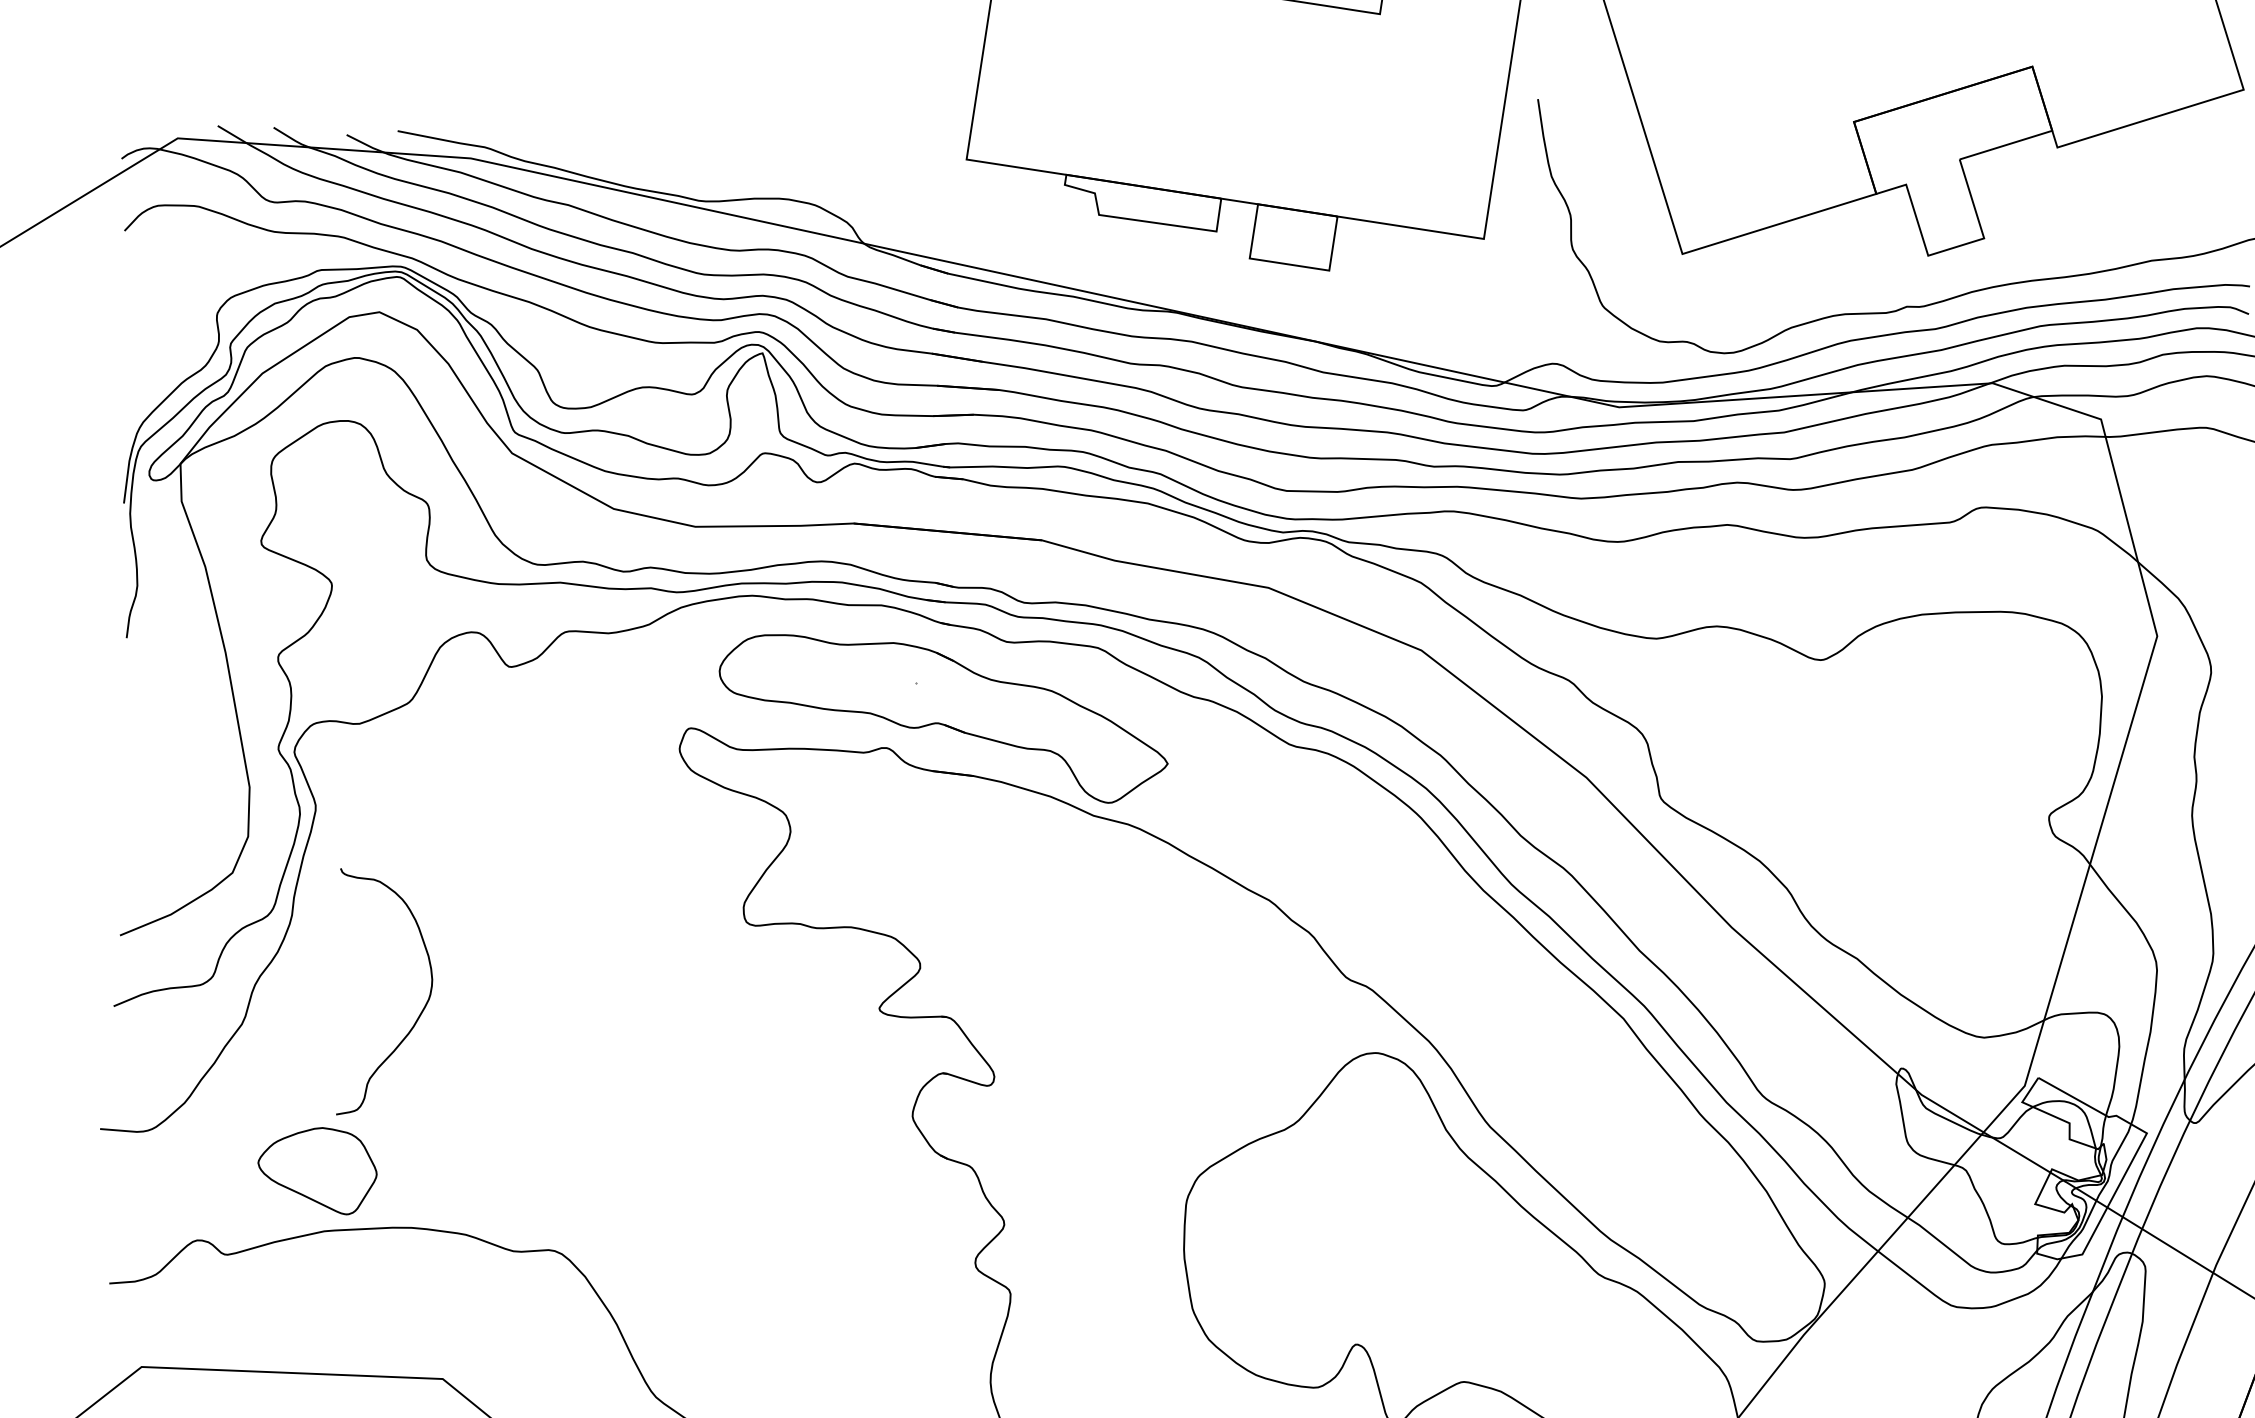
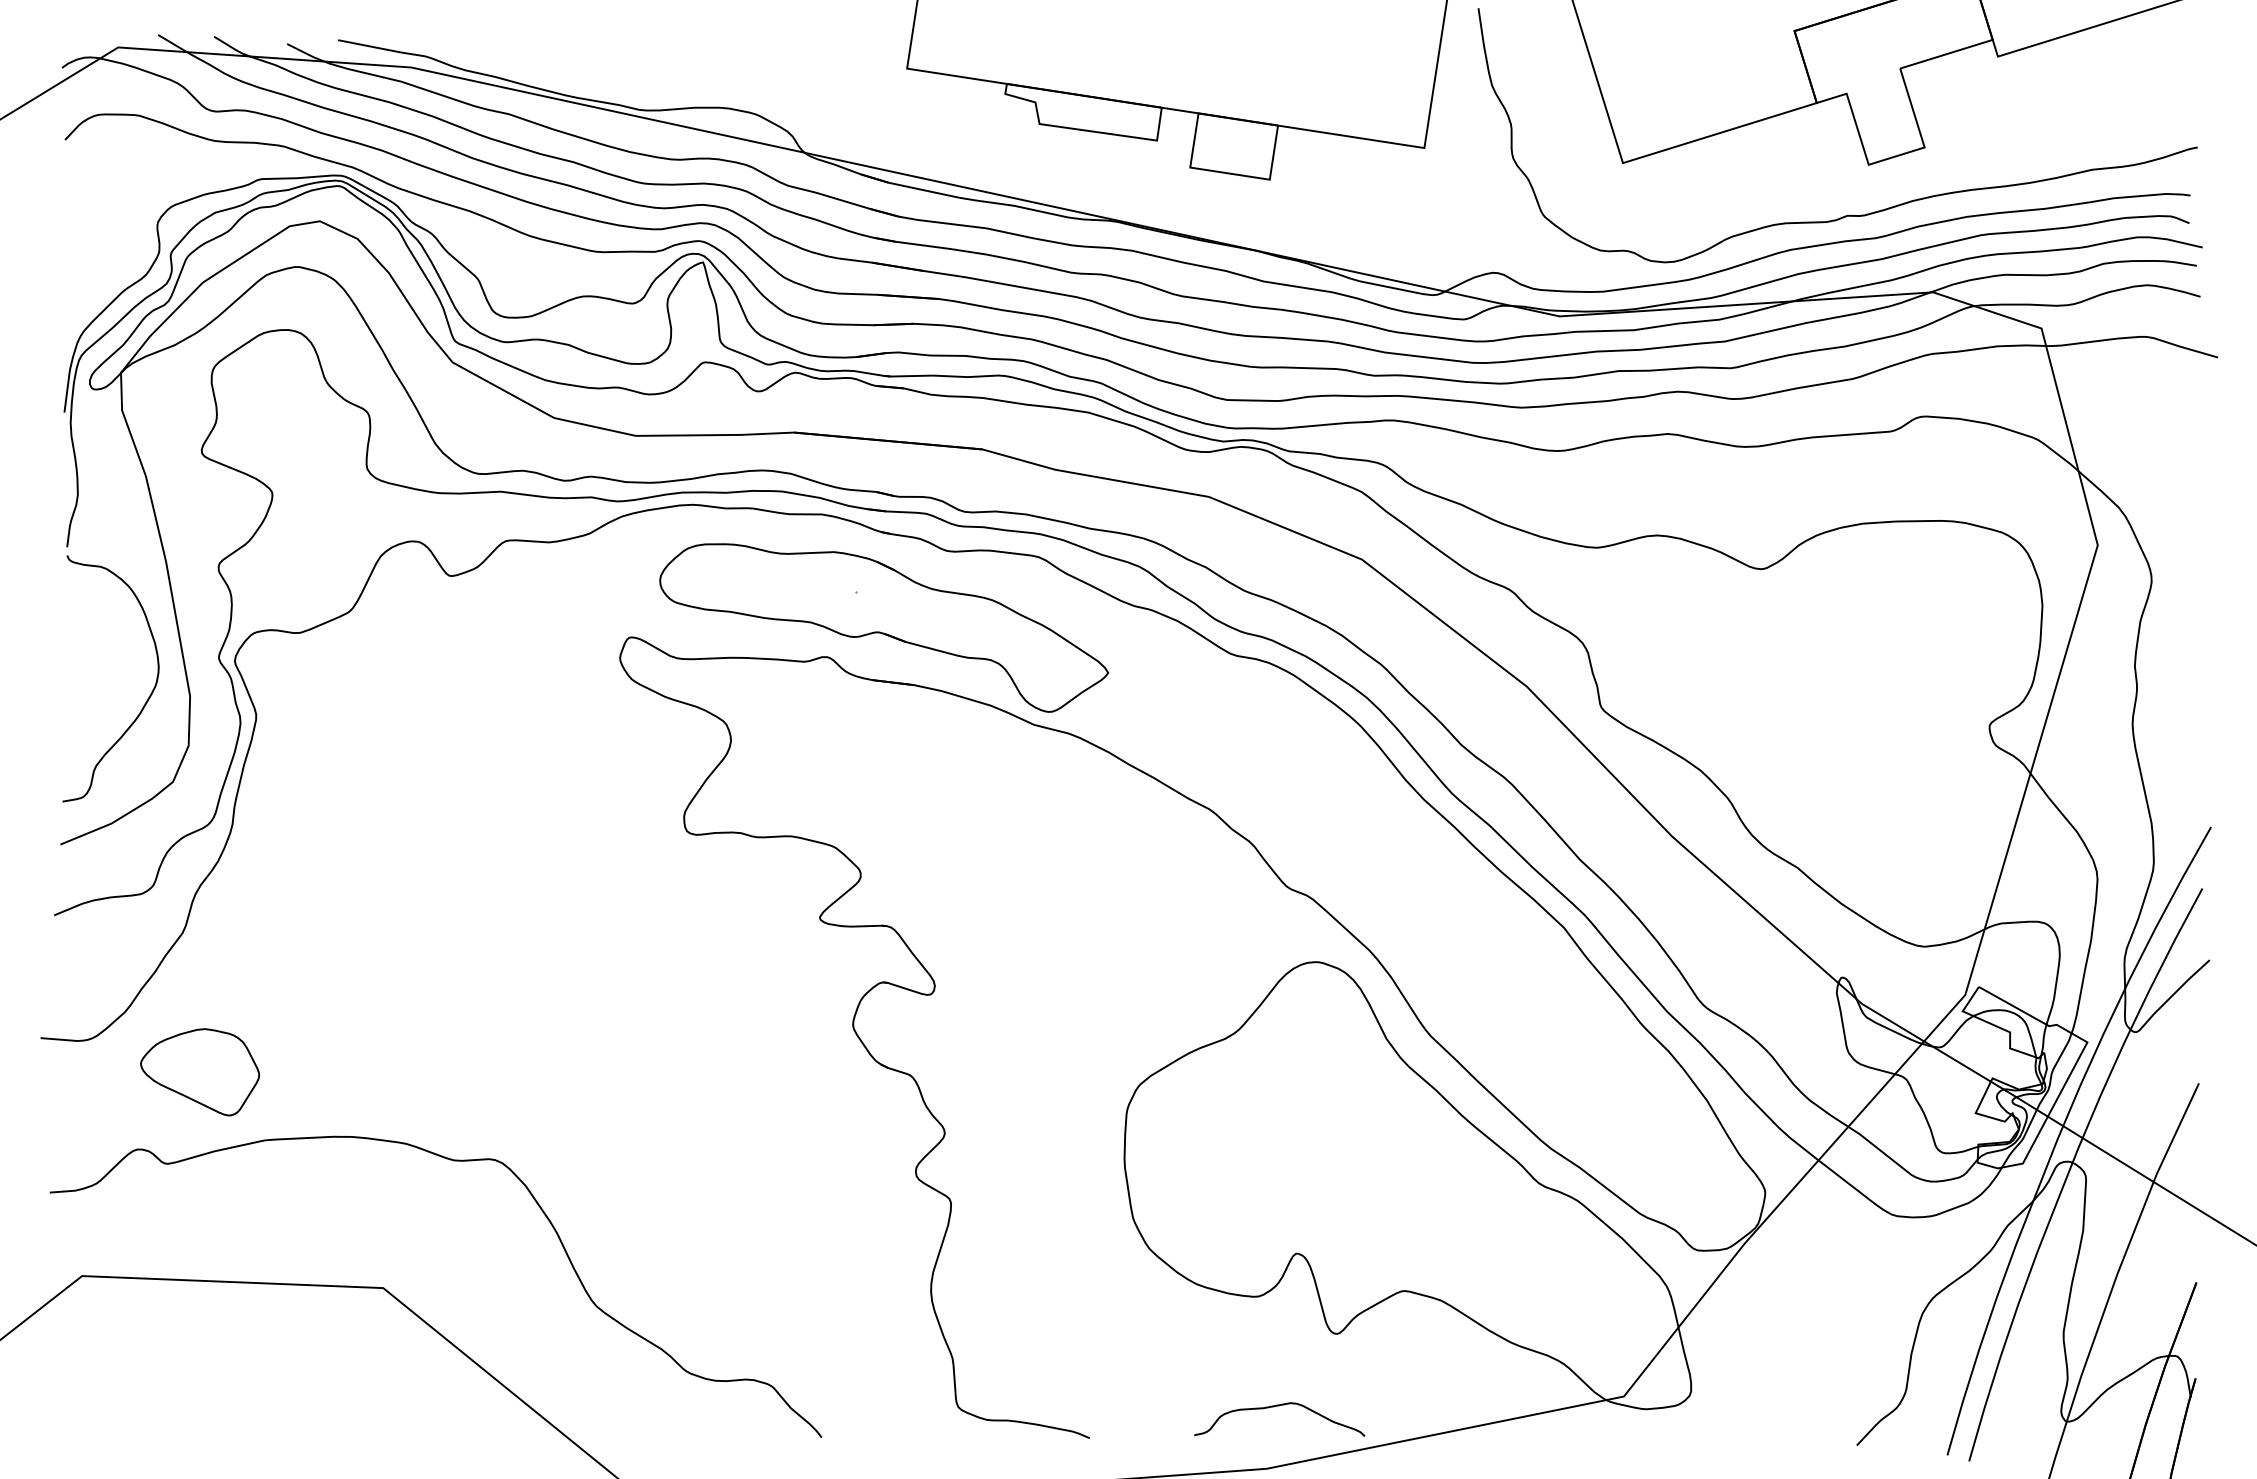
curve: (421, 1011) -> (147, 698), moved
part: (318, 1171) -> (200, 1072), moved

